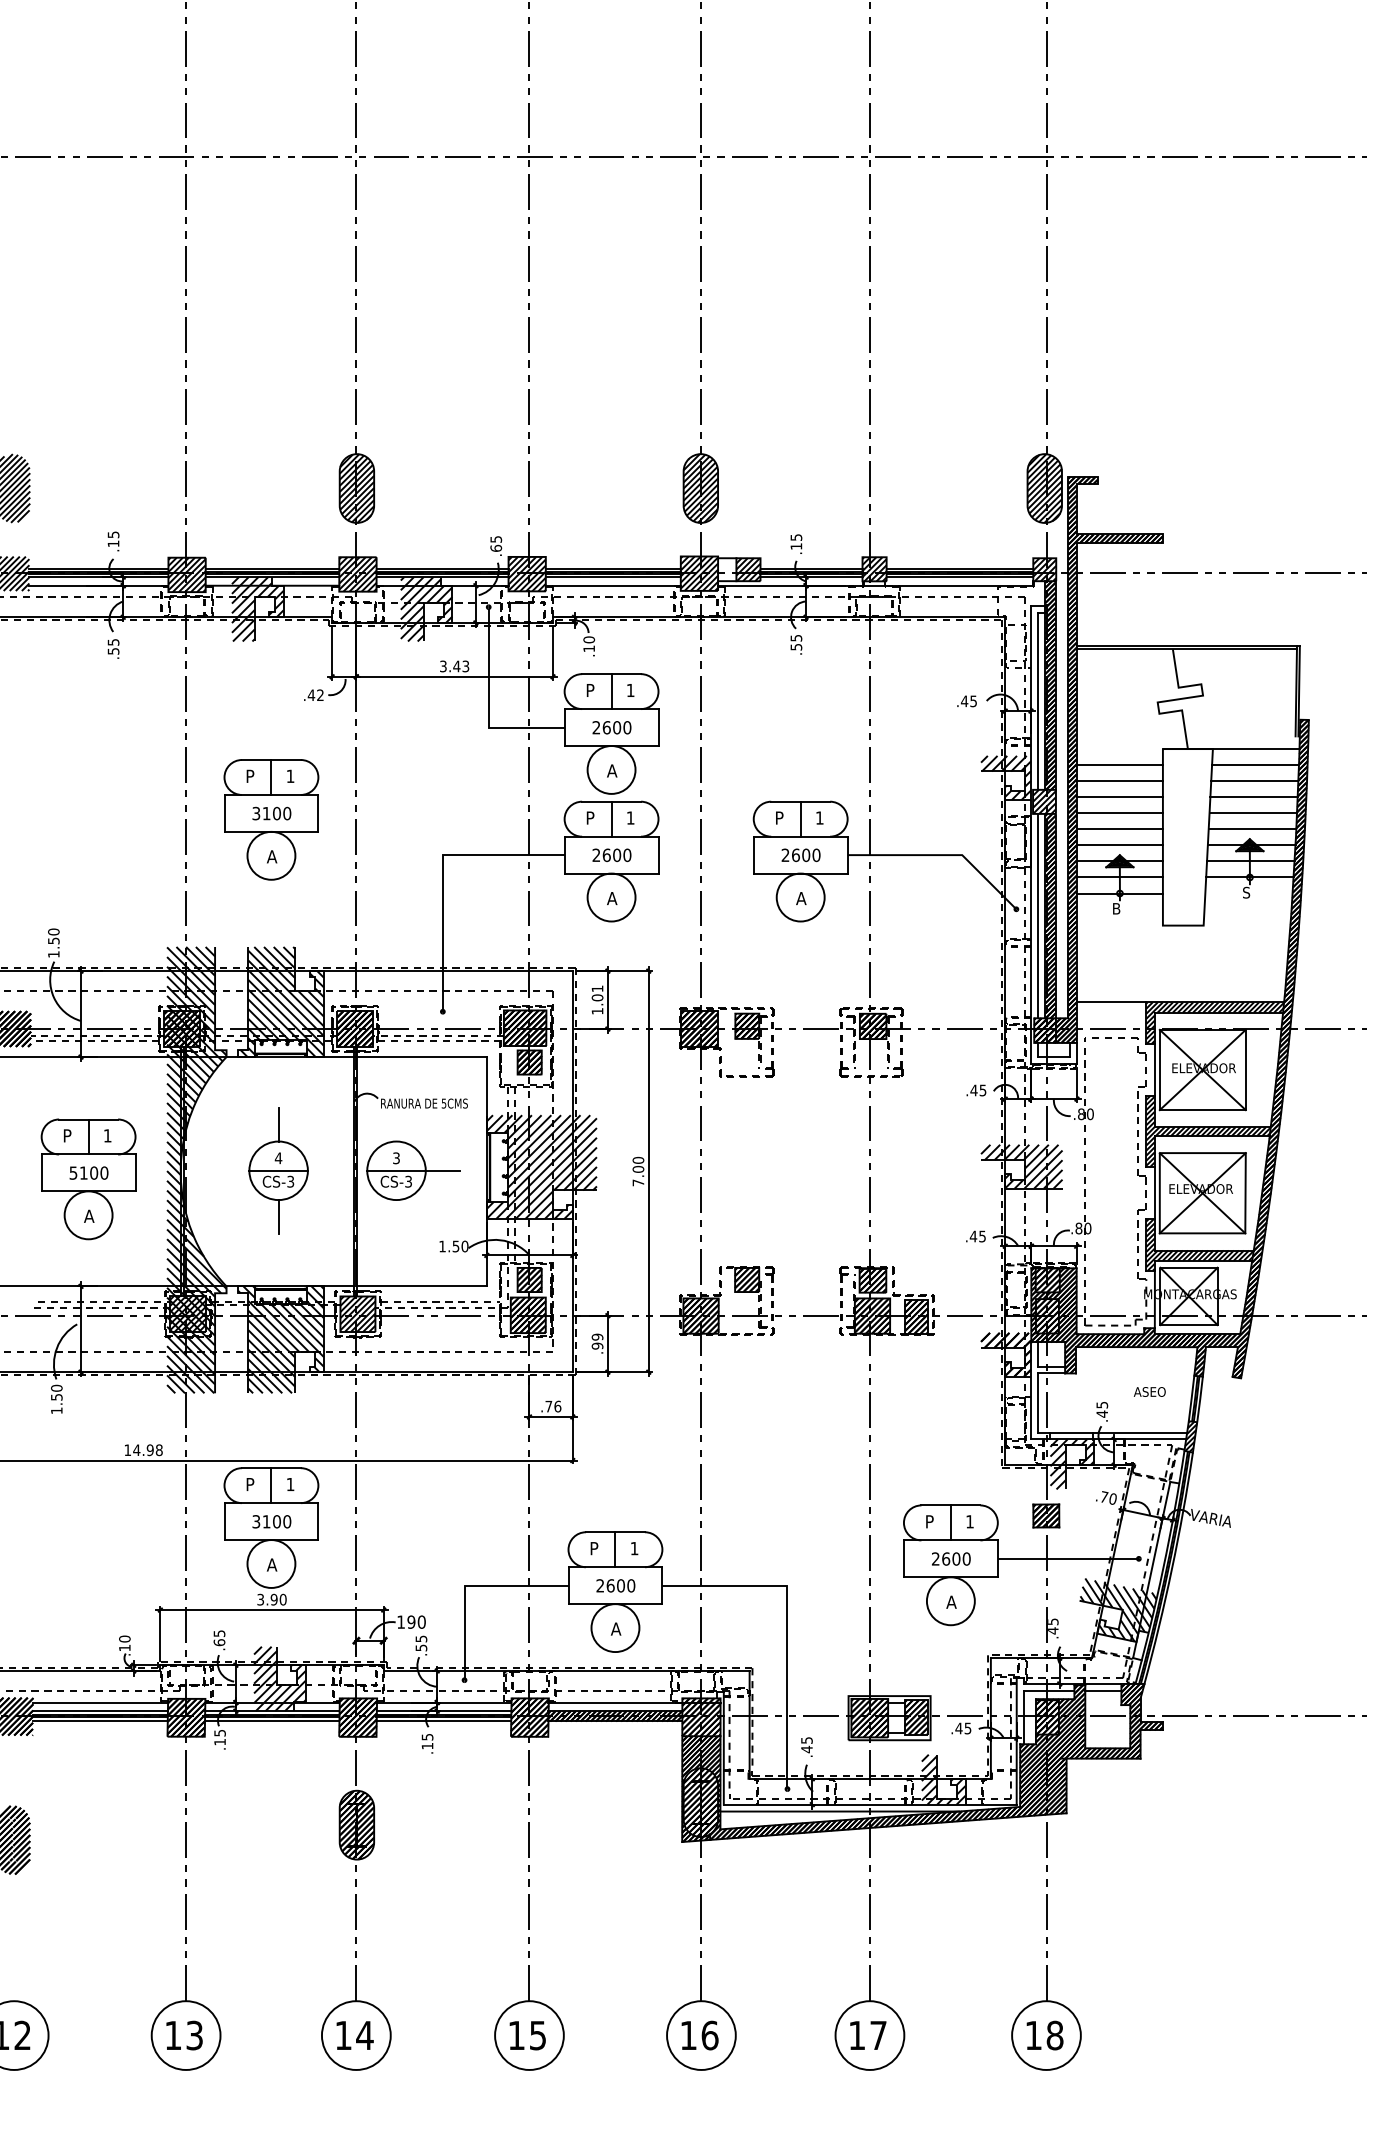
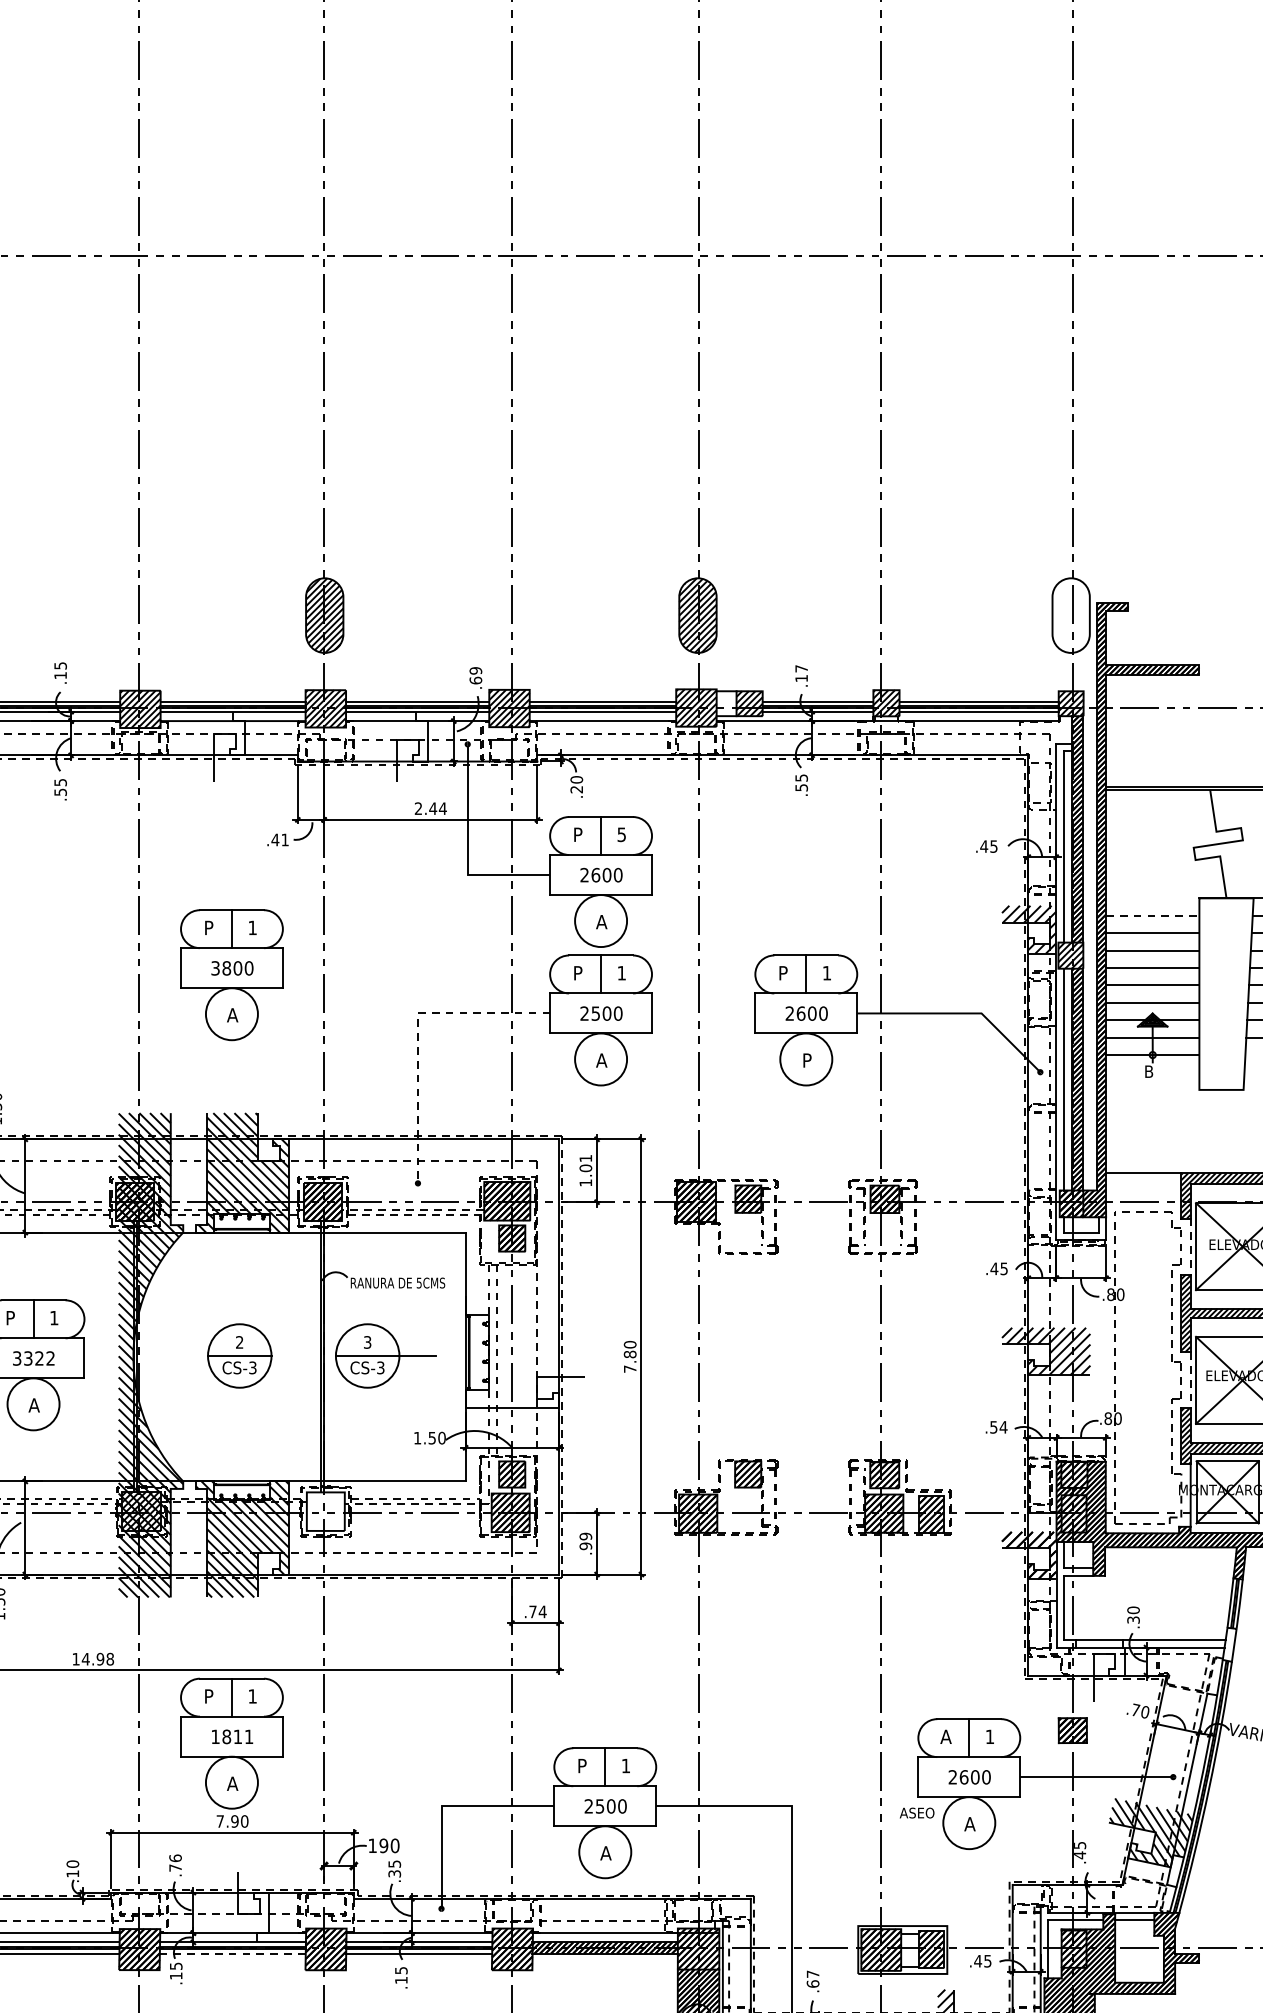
hatch: (1044, 488) -> (1070, 615), removed
text: (796, 537) -> (801, 668), .15 -> .17
text: (495, 539) -> (475, 670), .65 -> .69
hatch: (257, 609) -> (216, 746), removed
hatch: (426, 609) -> (400, 746), removed
text: (588, 648) -> (576, 789), .10 -> .20
text: (454, 666) -> (430, 808), 3.43 -> 2.44
text: (630, 690) -> (621, 834), 1 -> 5
text: (320, 694) -> (285, 839), .42 -> .41
line: (1119, 765) -> (1152, 916), solid -> dashed
text: (266, 813) -> (226, 968), 3100 -> 3800
text: (606, 855) -> (595, 1013), 2600 -> 2500
line: (442, 872) -> (417, 1032), solid -> dashed
text: (801, 898) -> (807, 1060), A -> P
line: (1154, 1070) -> (1190, 1247), solid -> dashed
line: (278, 1124) -> (239, 1305), removed
text: (278, 1158) -> (239, 1342), 4 -> 2
hatch: (541, 1166) -> (525, 1351), removed
text: (638, 1168) -> (630, 1353), 7.00 -> 7.80
text: (89, 1172) -> (34, 1357), 5100 -> 3322
line: (1154, 1193) -> (1190, 1380), solid -> dashed
line: (278, 1217) -> (239, 1406), removed
text: (977, 1236) -> (998, 1427), .45 -> .54
hatch: (357, 1314) -> (325, 1511), removed
text: (1149, 1391) -> (916, 1812), moved
text: (557, 1406) -> (542, 1611), .76 -> .74
text: (1102, 1409) -> (1133, 1615), .45 -> .30
hatch: (1190, 1436) -> (1229, 1644), removed
hatch: (1072, 1464) -> (1101, 1674), removed
text: (271, 1521) -> (232, 1736), 3100 -> 1811
text: (929, 1521) -> (946, 1736), P -> A
text: (610, 1585) -> (599, 1806), 2600 -> 2500
text: (260, 1599) -> (220, 1821), 3.90 -> 7.90
text: (219, 1638) -> (175, 1863), .65 -> .76
text: (420, 1647) -> (393, 1873), .55 -> .35
hatch: (279, 1678) -> (240, 1906), removed
line: (272, 1721) -> (233, 1953), solid -> dashed
text: (806, 1745) -> (812, 1979), .45 -> .67

